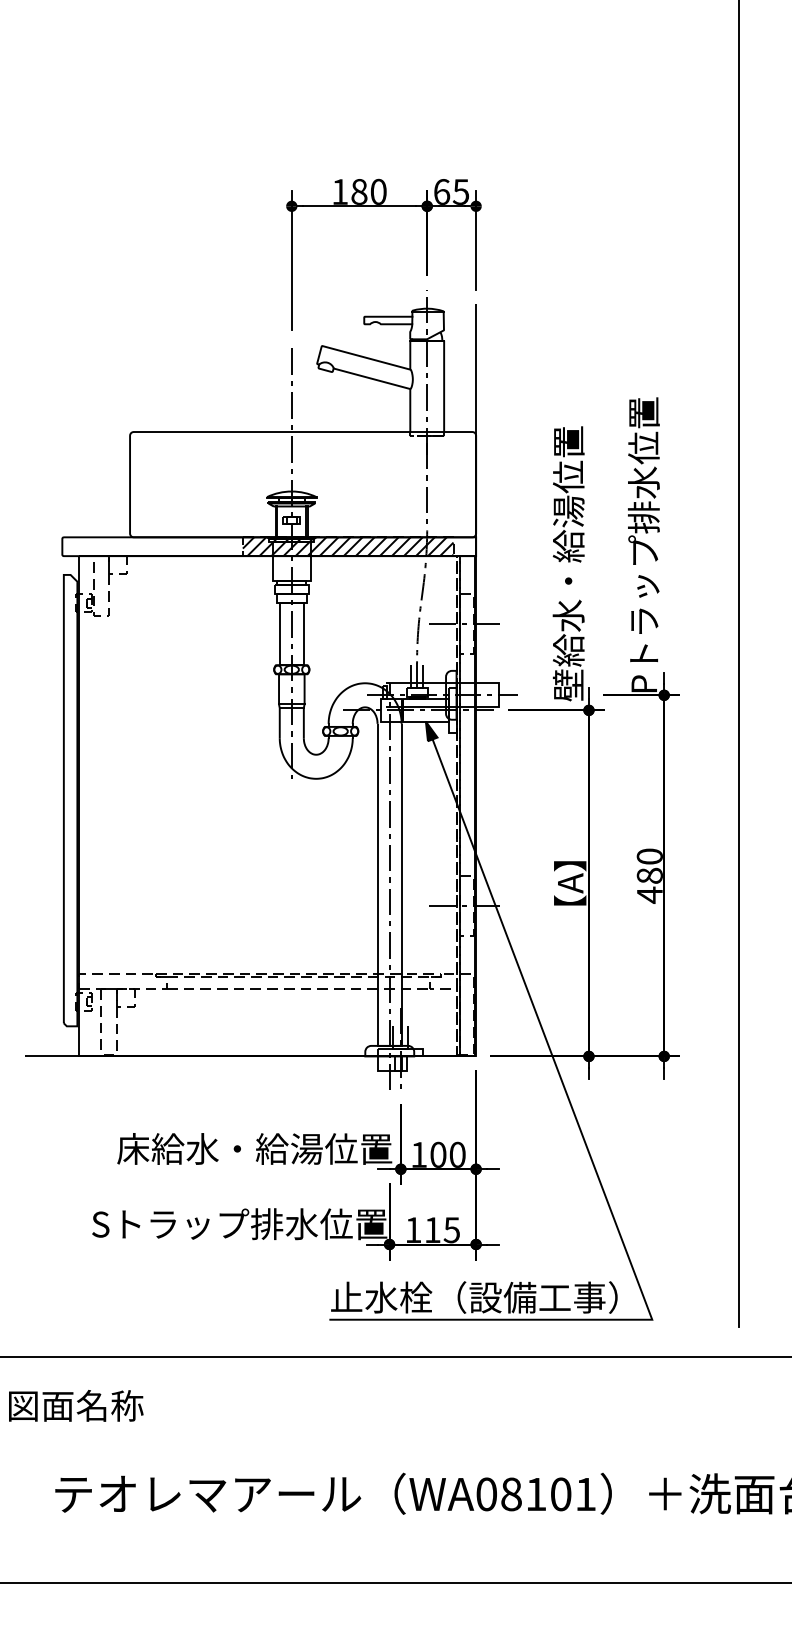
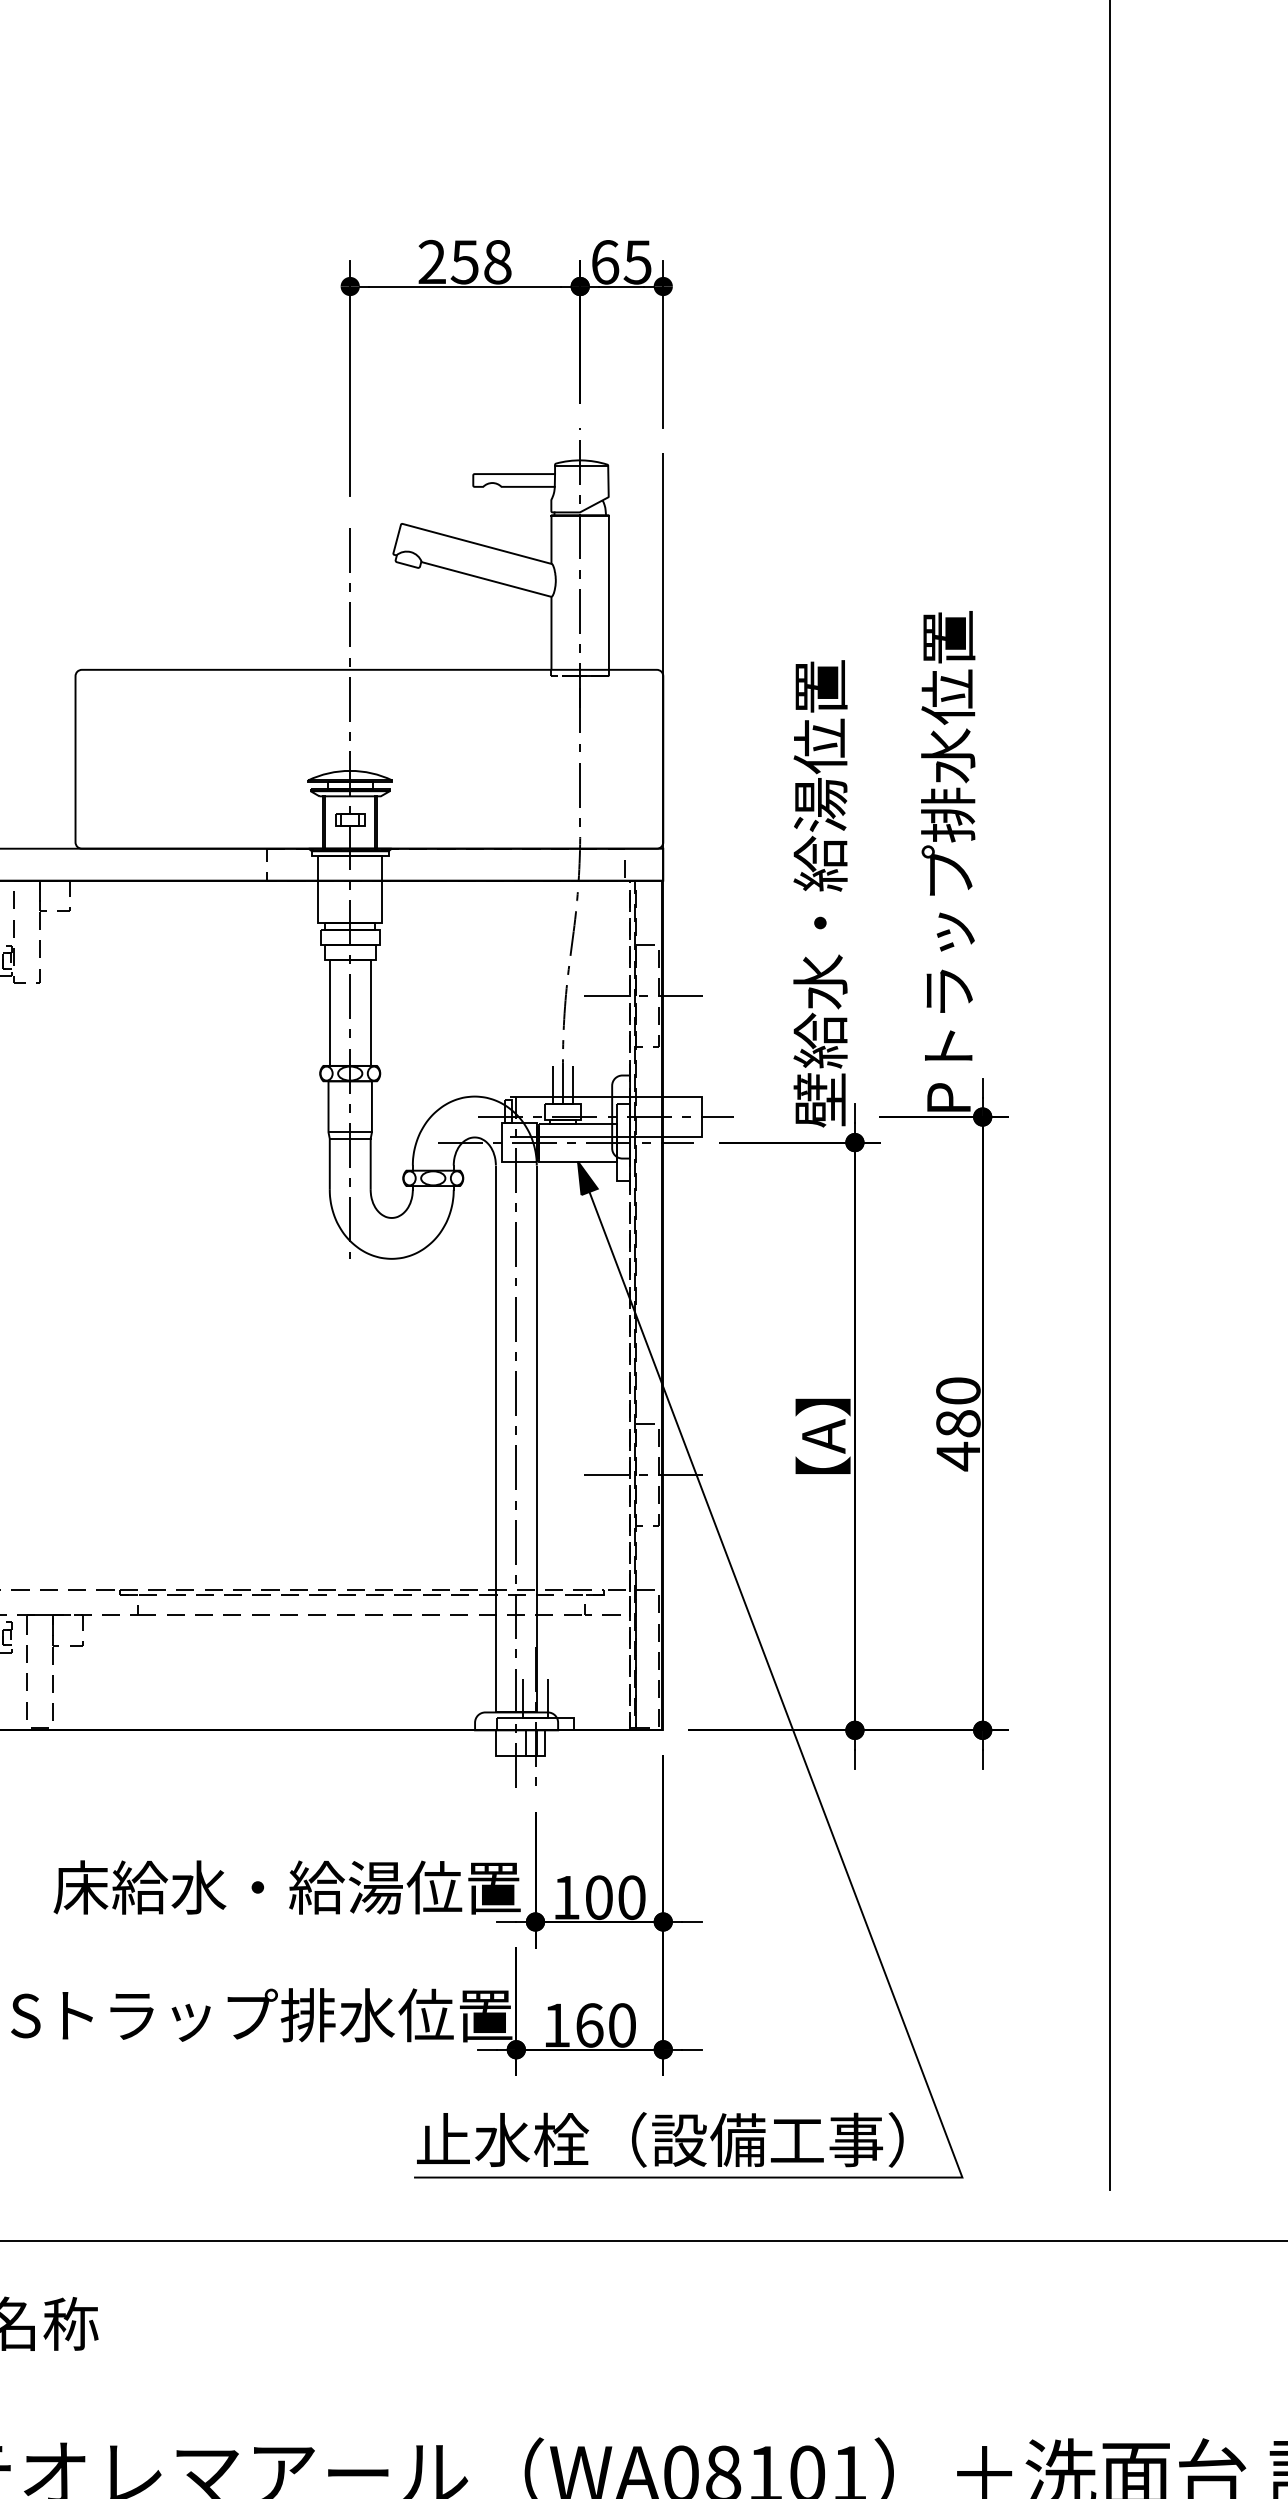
text: (359, 191) -> (465, 261), 180 -> 258
hatch: (347, 546) -> (444, 864), removed
text: (442, 1230) -> (606, 2025), 115 -> 160

